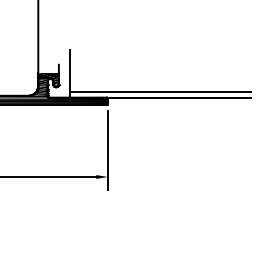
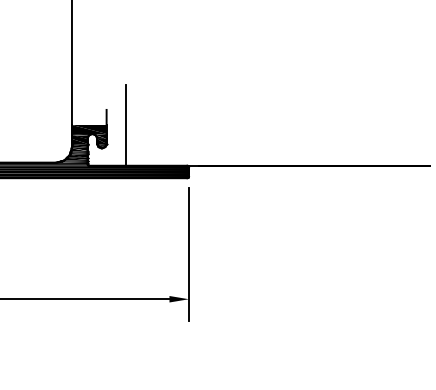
line: (160, 92) -> (277, 157), removed

